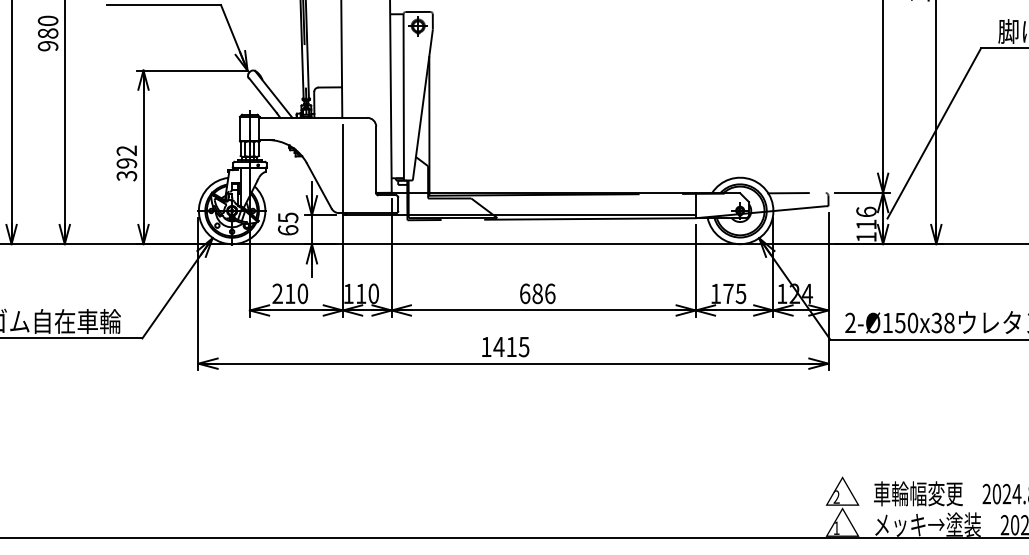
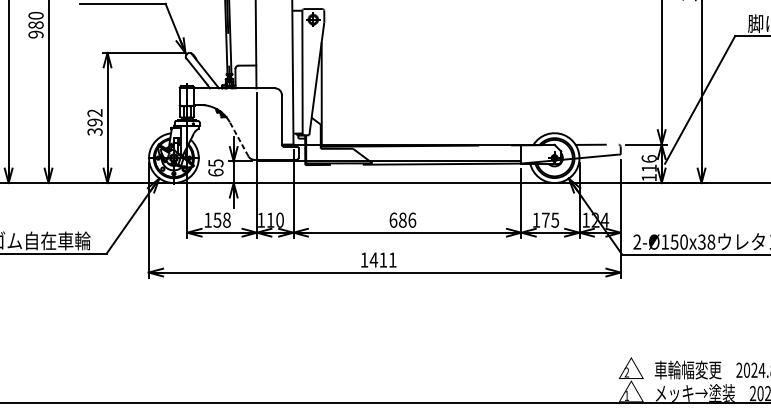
line: (319, 185) -> (239, 139), solid -> dashed
text: (290, 293) -> (217, 219), 210 -> 158
text: (523, 347) -> (392, 260), 1415 -> 1411

